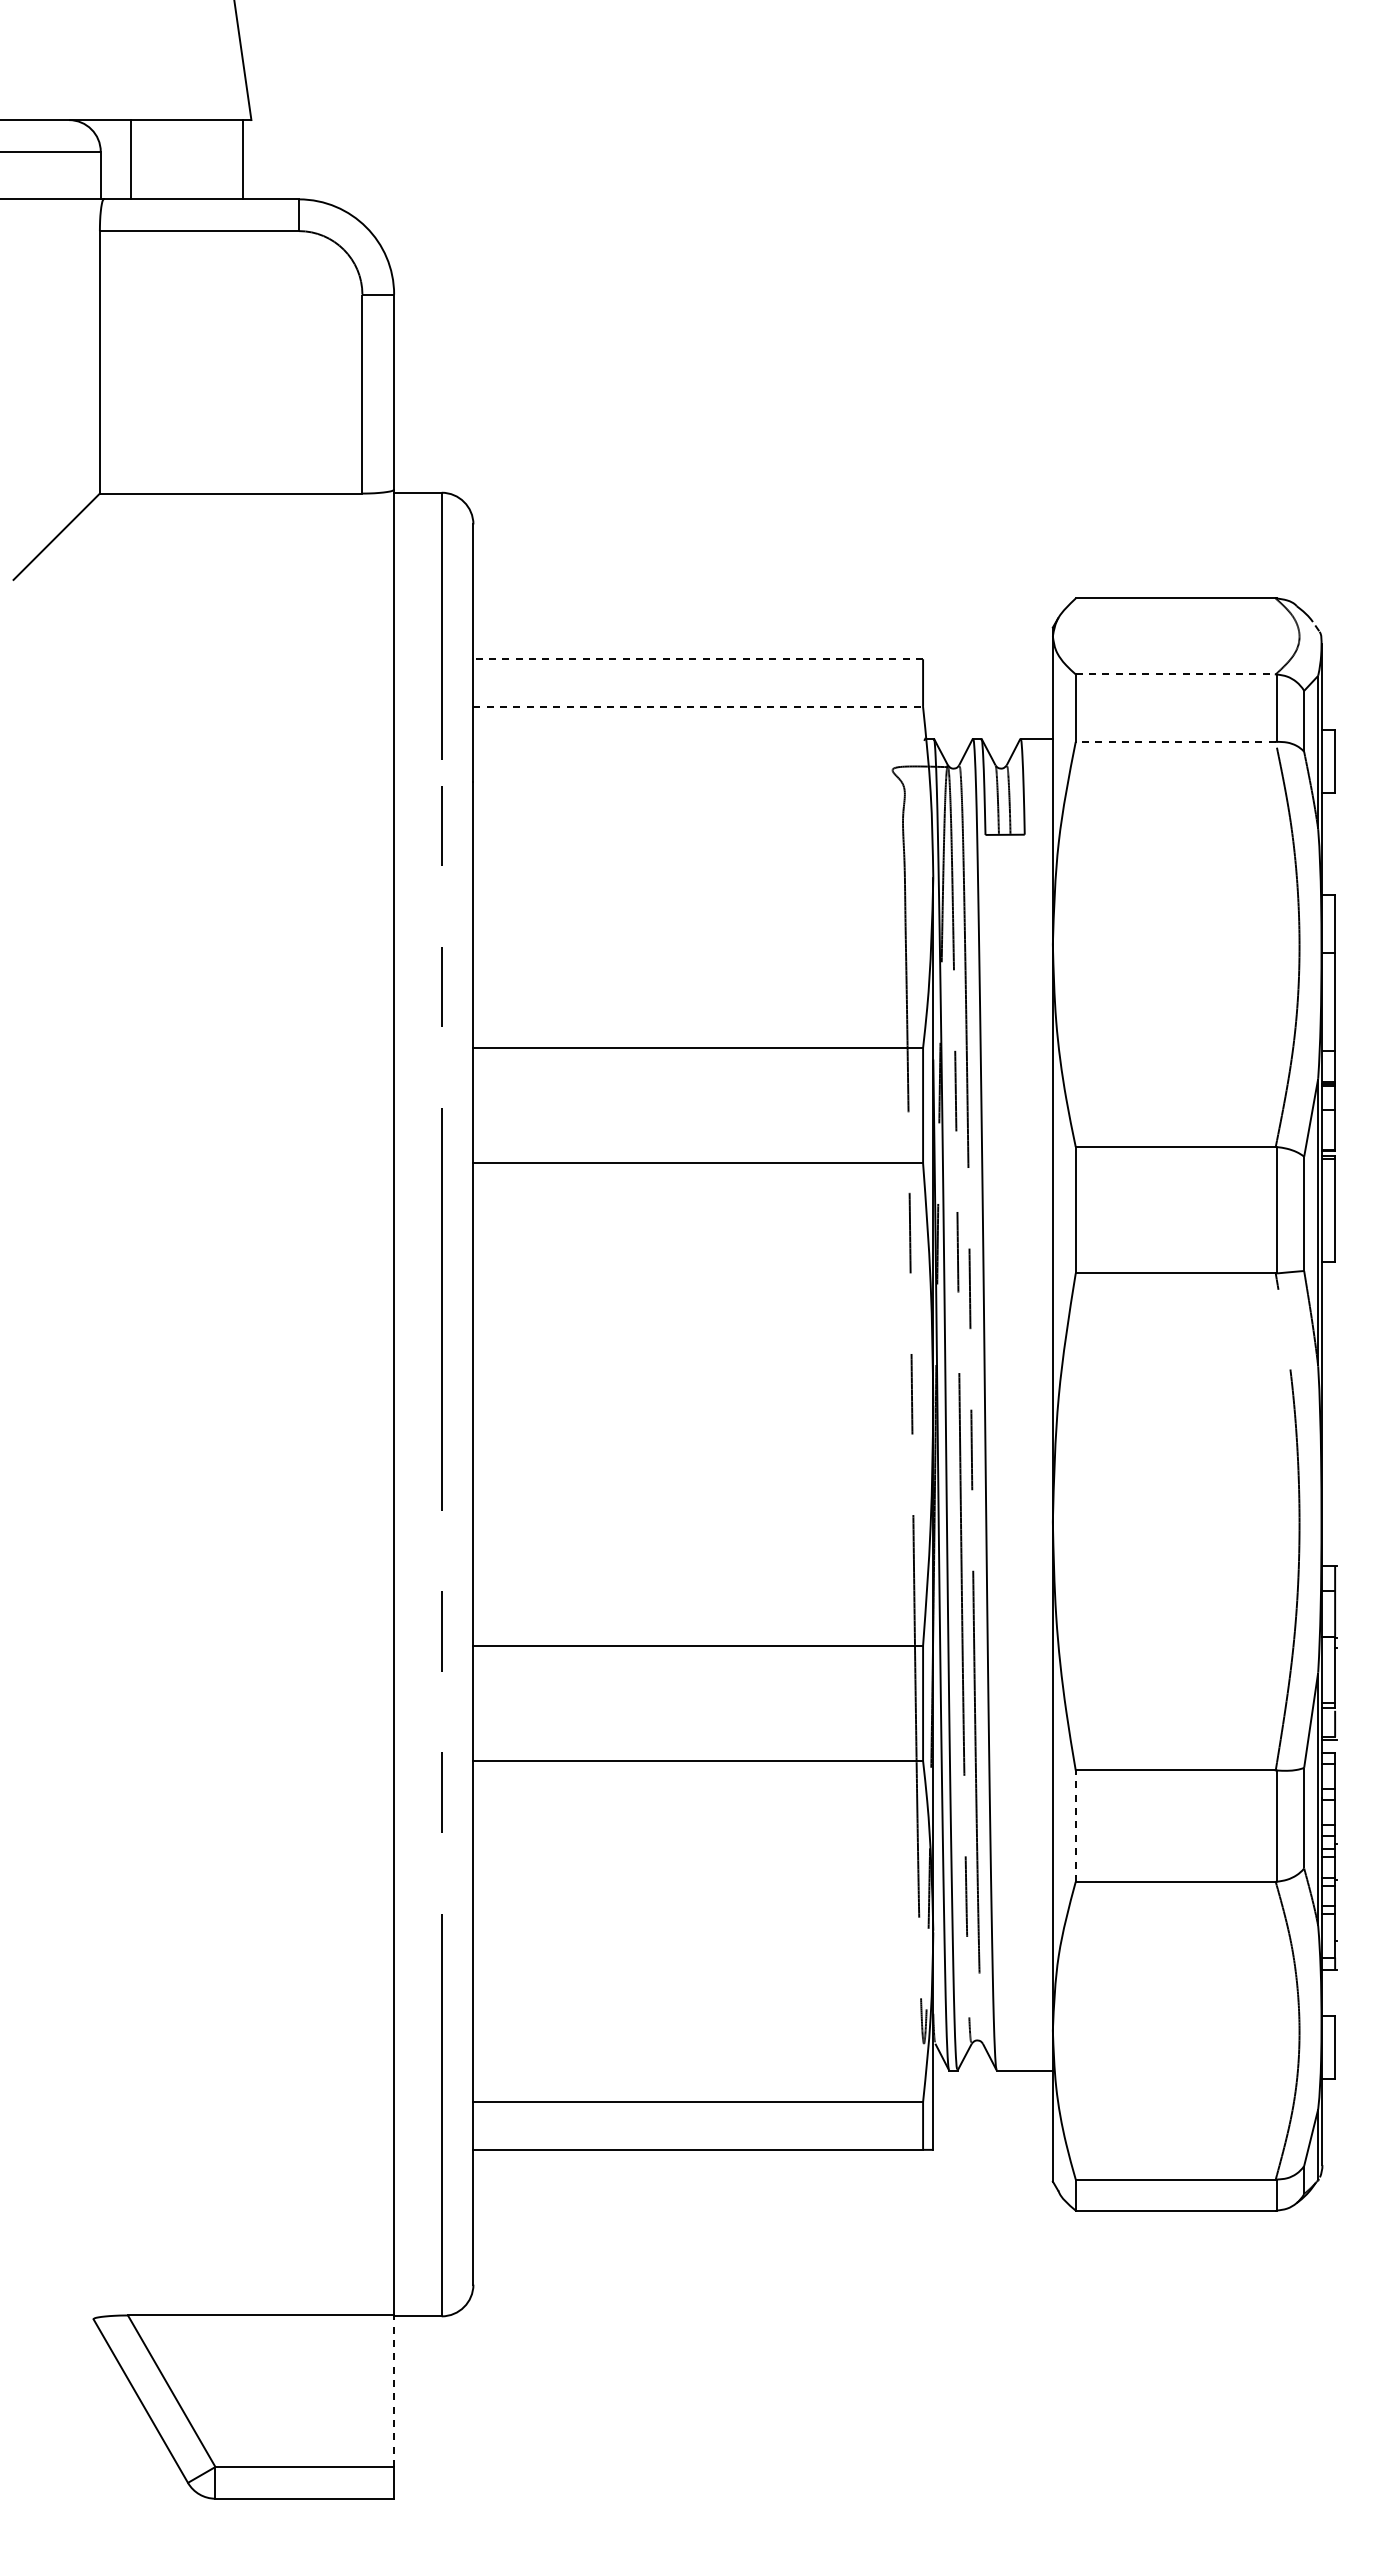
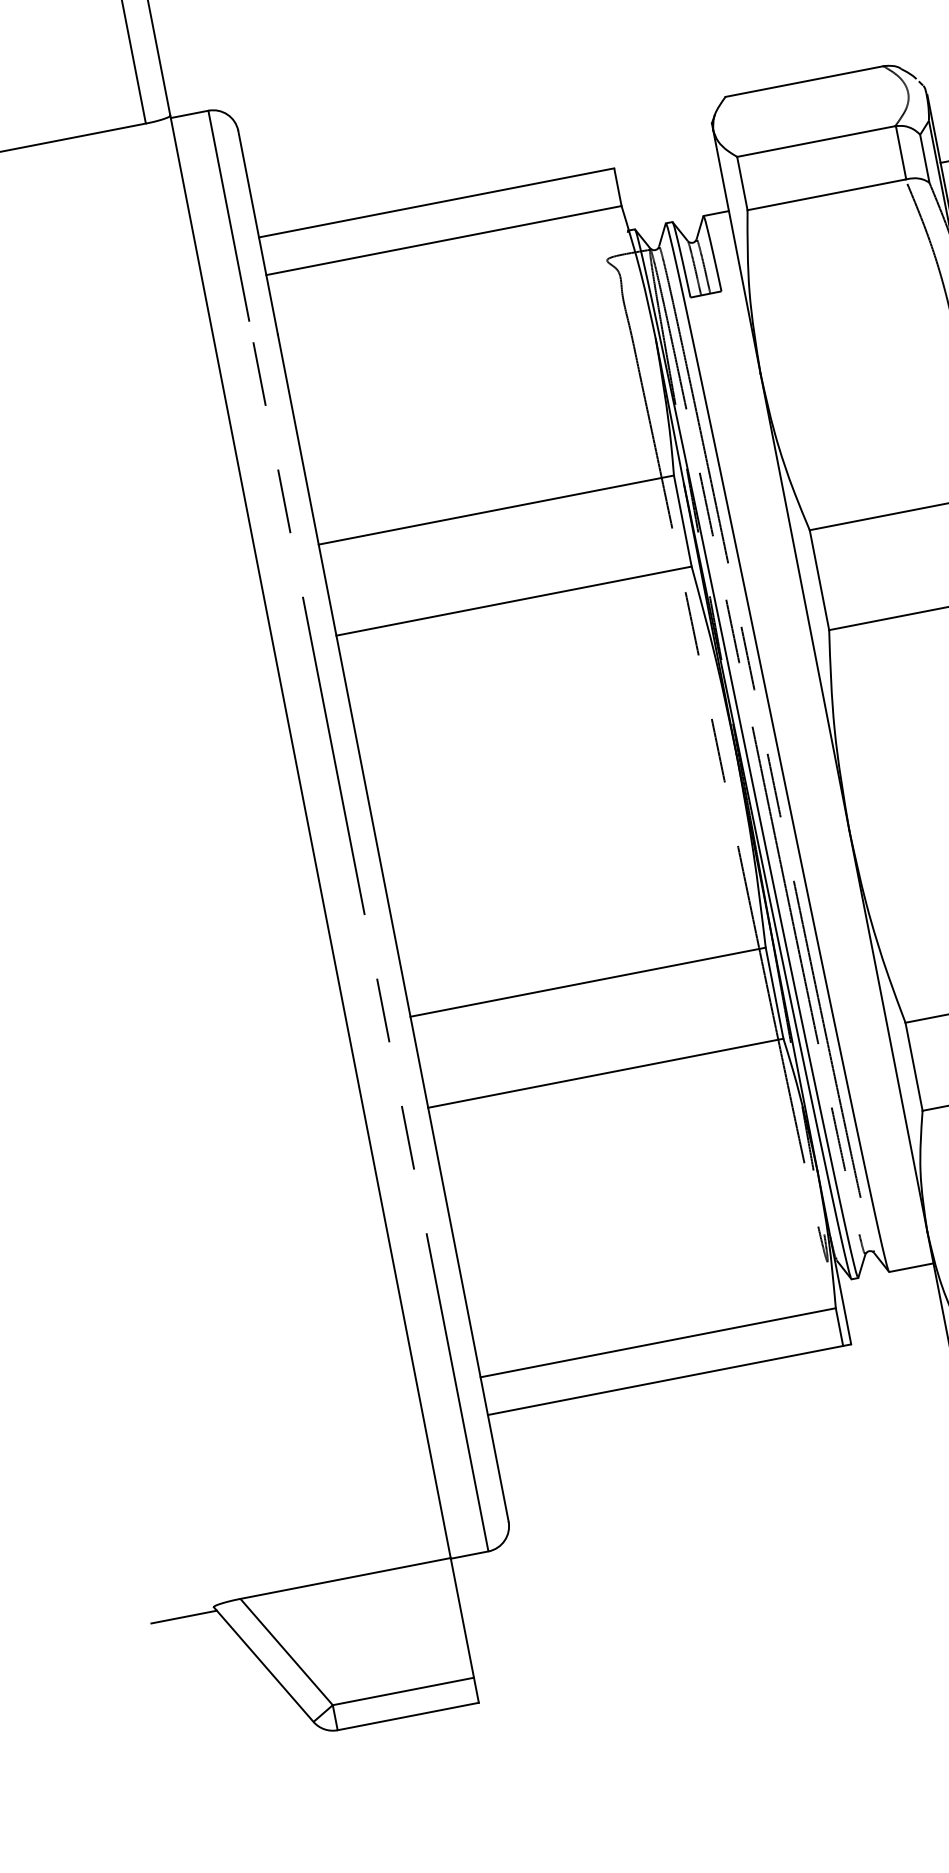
line: (698, 659) -> (436, 203), dashed -> solid
line: (1175, 674) -> (816, 141), dashed -> solid
line: (698, 706) -> (444, 240), dashed -> solid
line: (1175, 741) -> (826, 194), dashed -> solid
line: (1075, 1826) -> (913, 1067), dashed -> solid
line: (54, 2324) -> (183, 1617), added
line: (394, 2391) -> (462, 1618), dashed -> solid

